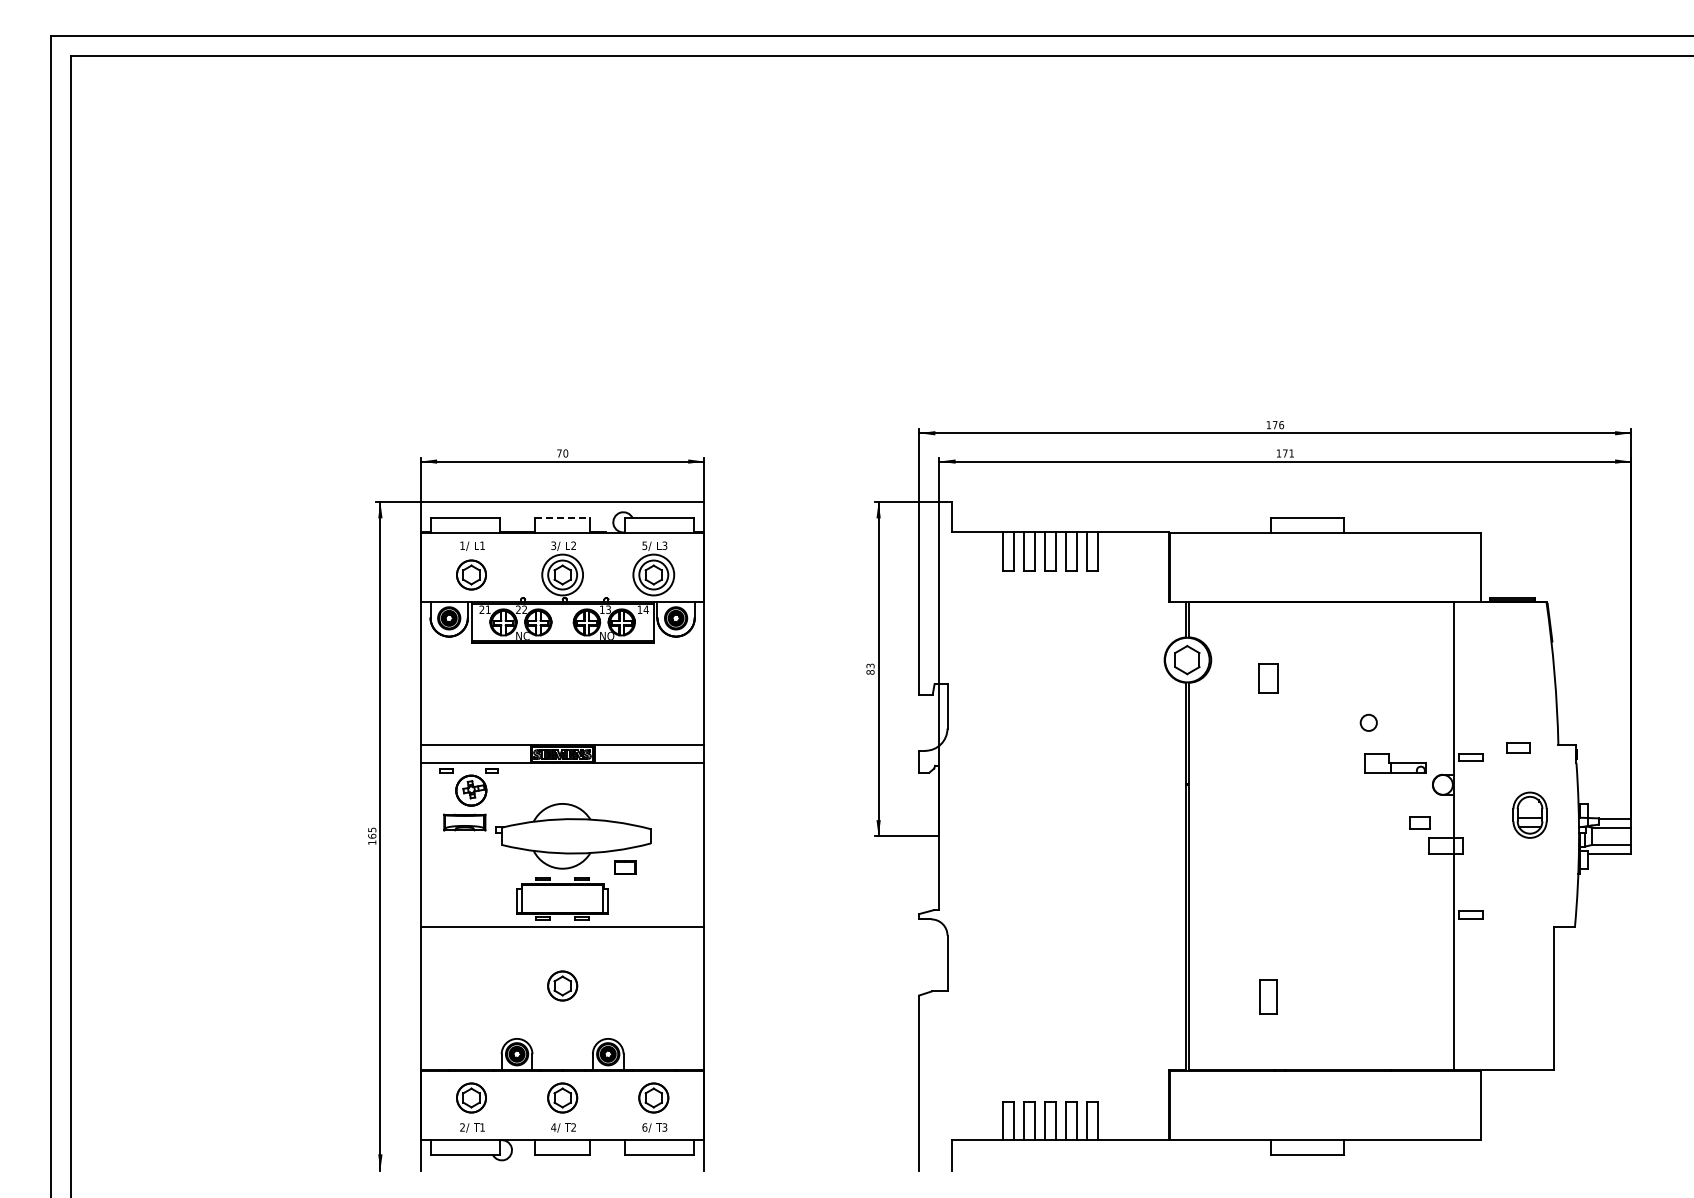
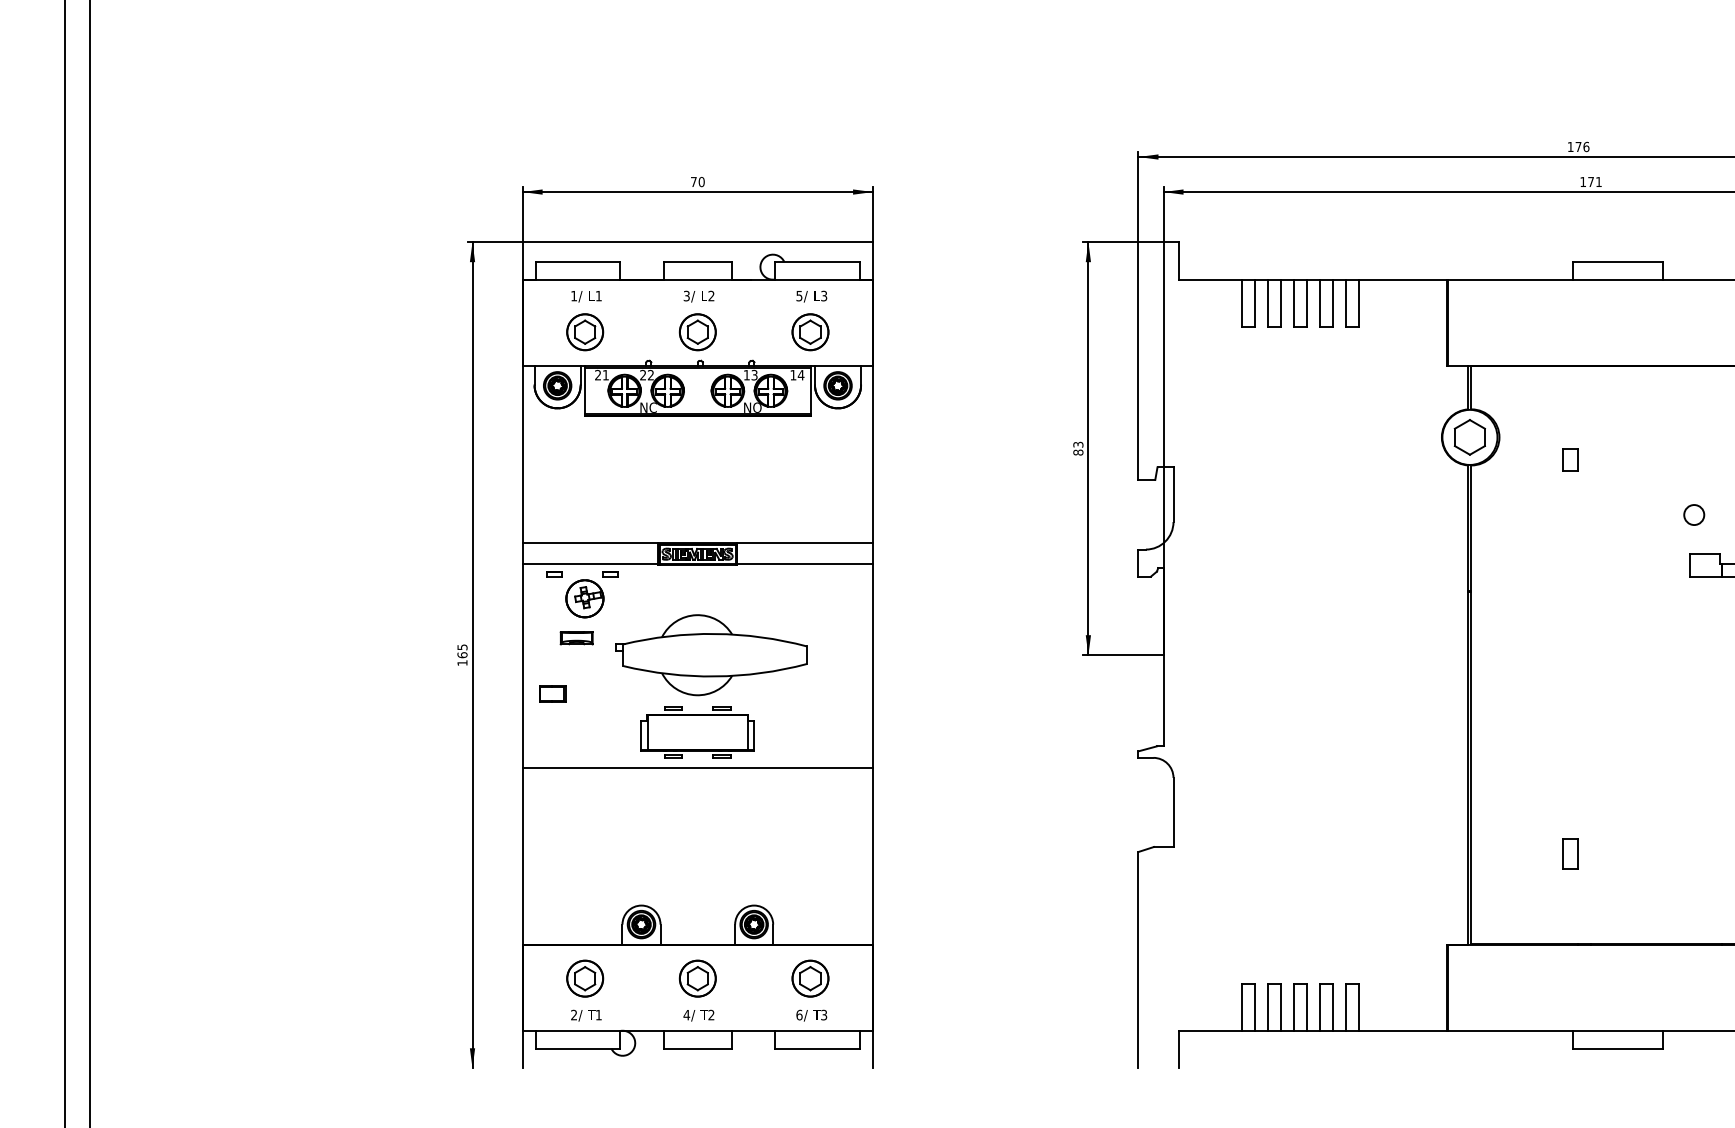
line: (562, 518) -> (697, 262), dashed -> solid
circle: (562, 574) -> (697, 331), size x0.71
circle: (653, 574) -> (810, 331), size x0.71
part: (1268, 677) -> (1570, 458), size x0.62
part: (464, 822) -> (576, 638), size x0.62
part: (625, 867) -> (553, 693), moved
part: (562, 985) -> (697, 839), removed
part: (1268, 997) -> (1570, 854), size x0.71

